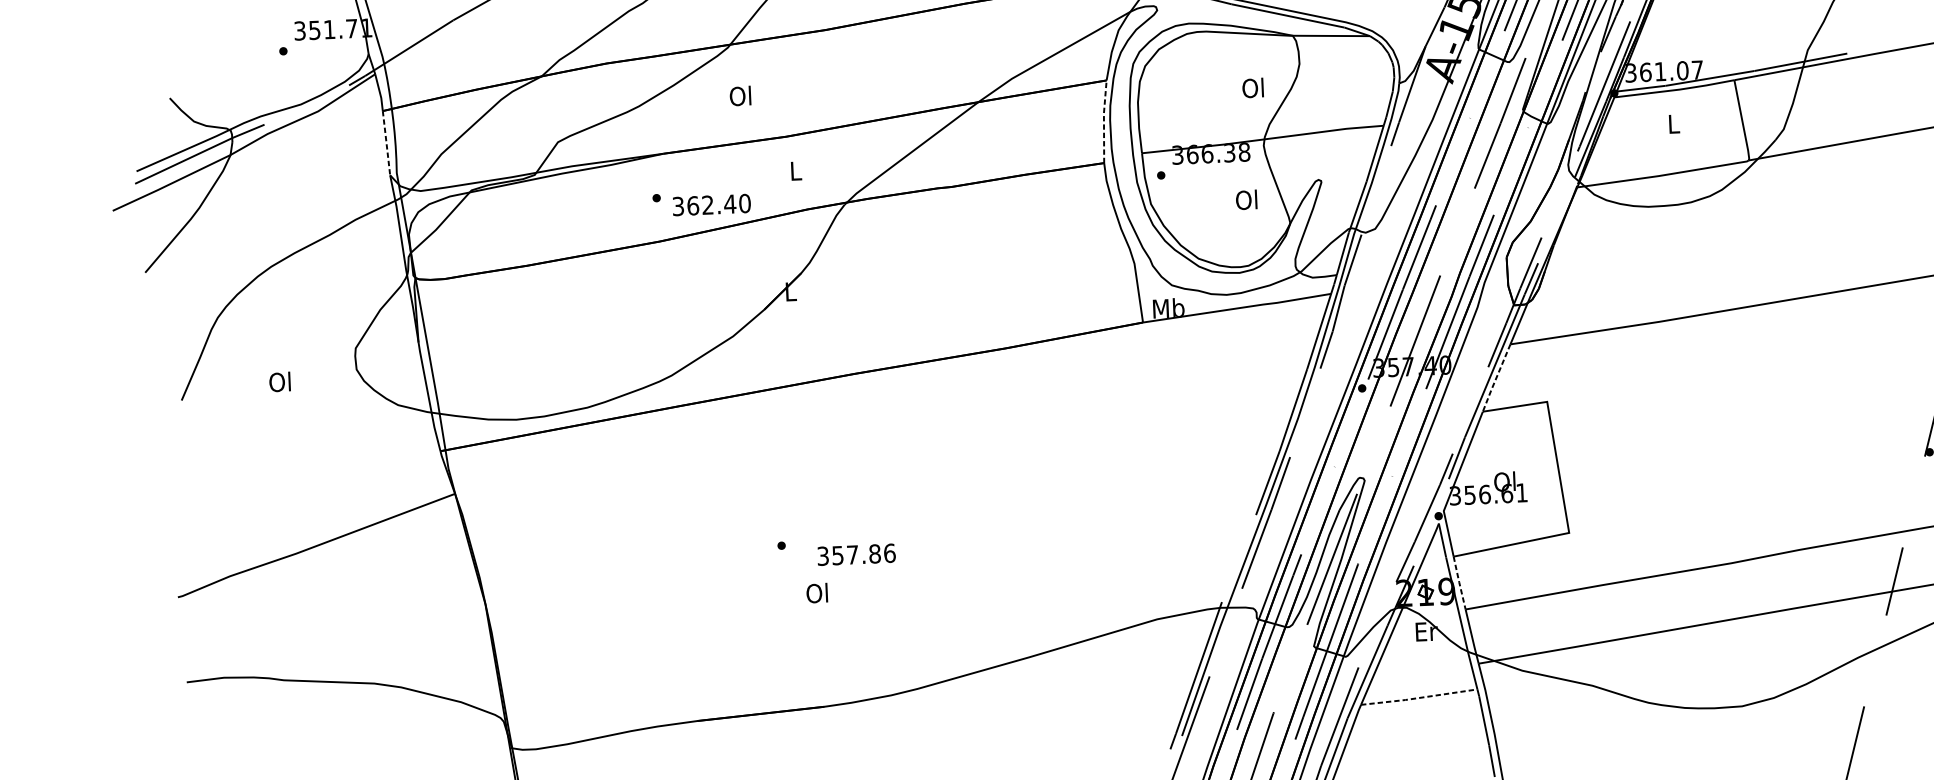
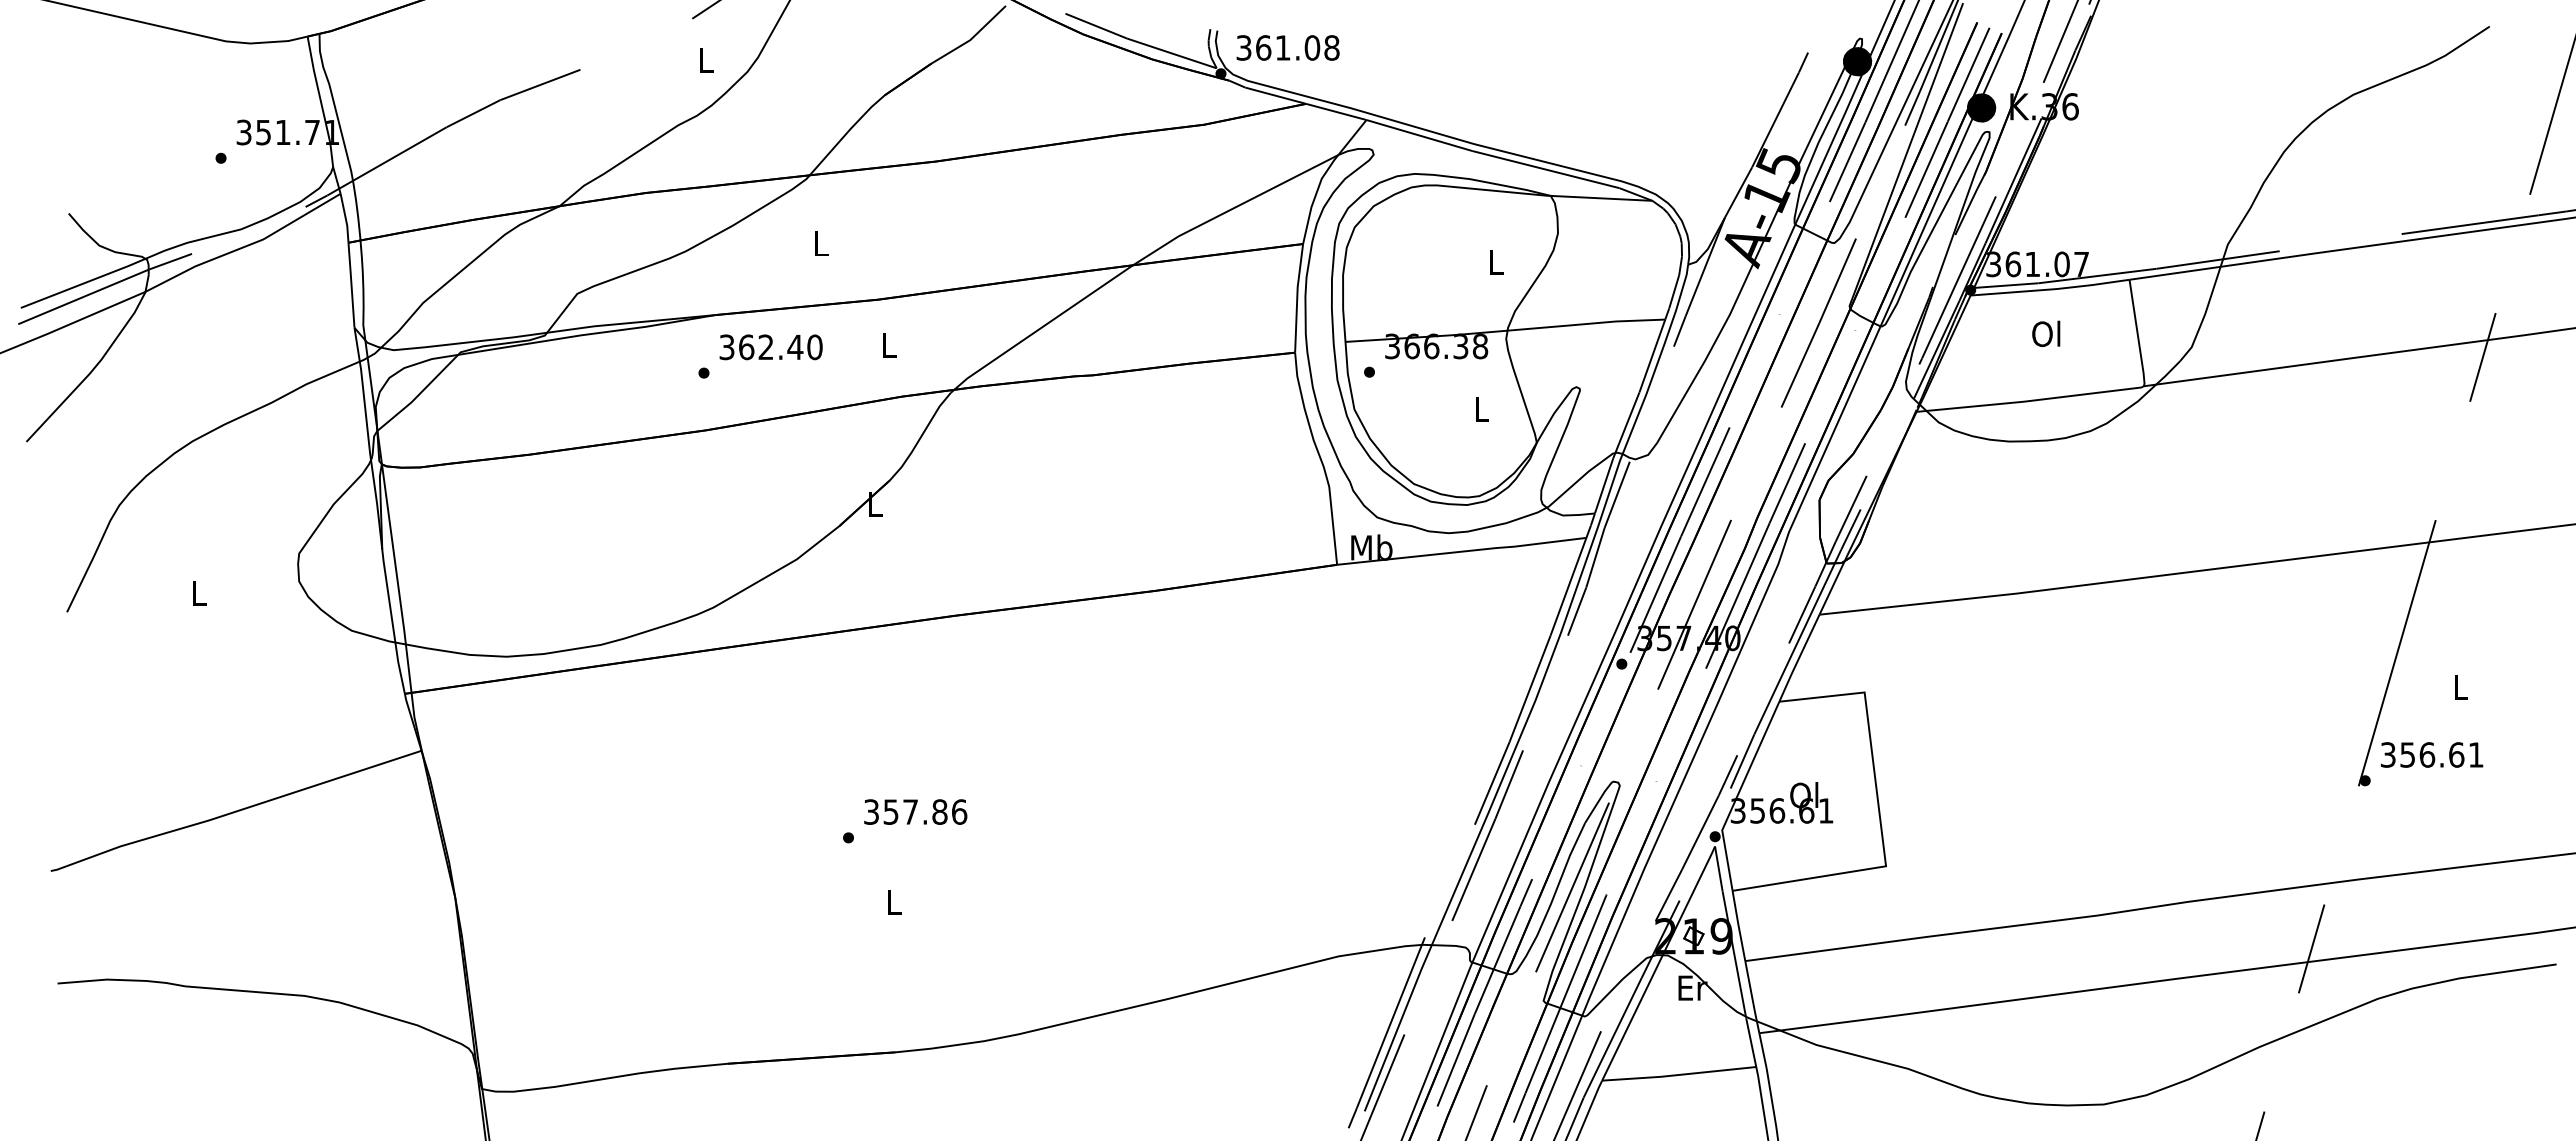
text: (1253, 88) -> (1495, 262), Ol -> L
text: (740, 96) -> (820, 243), Ol -> L
line: (1104, 121) -> (1297, 297), dashed -> solid
text: (1673, 123) -> (2046, 333), L -> Ol
line: (386, 142) -> (351, 284), dashed -> solid
text: (1246, 200) -> (1480, 409), Ol -> L
text: (711, 205) -> (770, 347), moved
line: (1495, 378) -> (1798, 658), dashed -> solid
text: (279, 382) -> (197, 593), Ol -> L
text: (856, 554) -> (915, 811), moved
line: (1459, 582) -> (1738, 925), dashed -> solid
text: (817, 593) -> (892, 902), Ol -> L
line: (1418, 697) -> (1678, 1074), dashed -> solid

